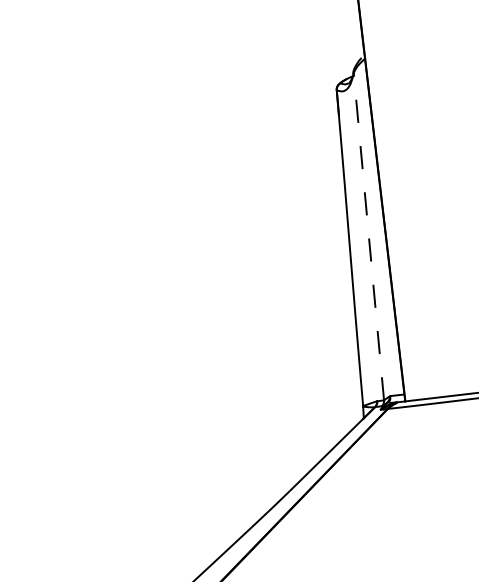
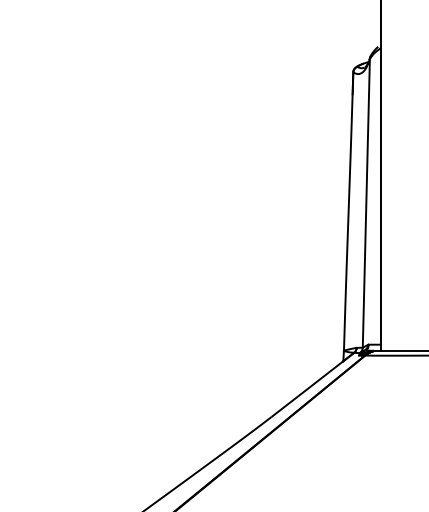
line: (369, 236) -> (366, 203), dashed -> solid

